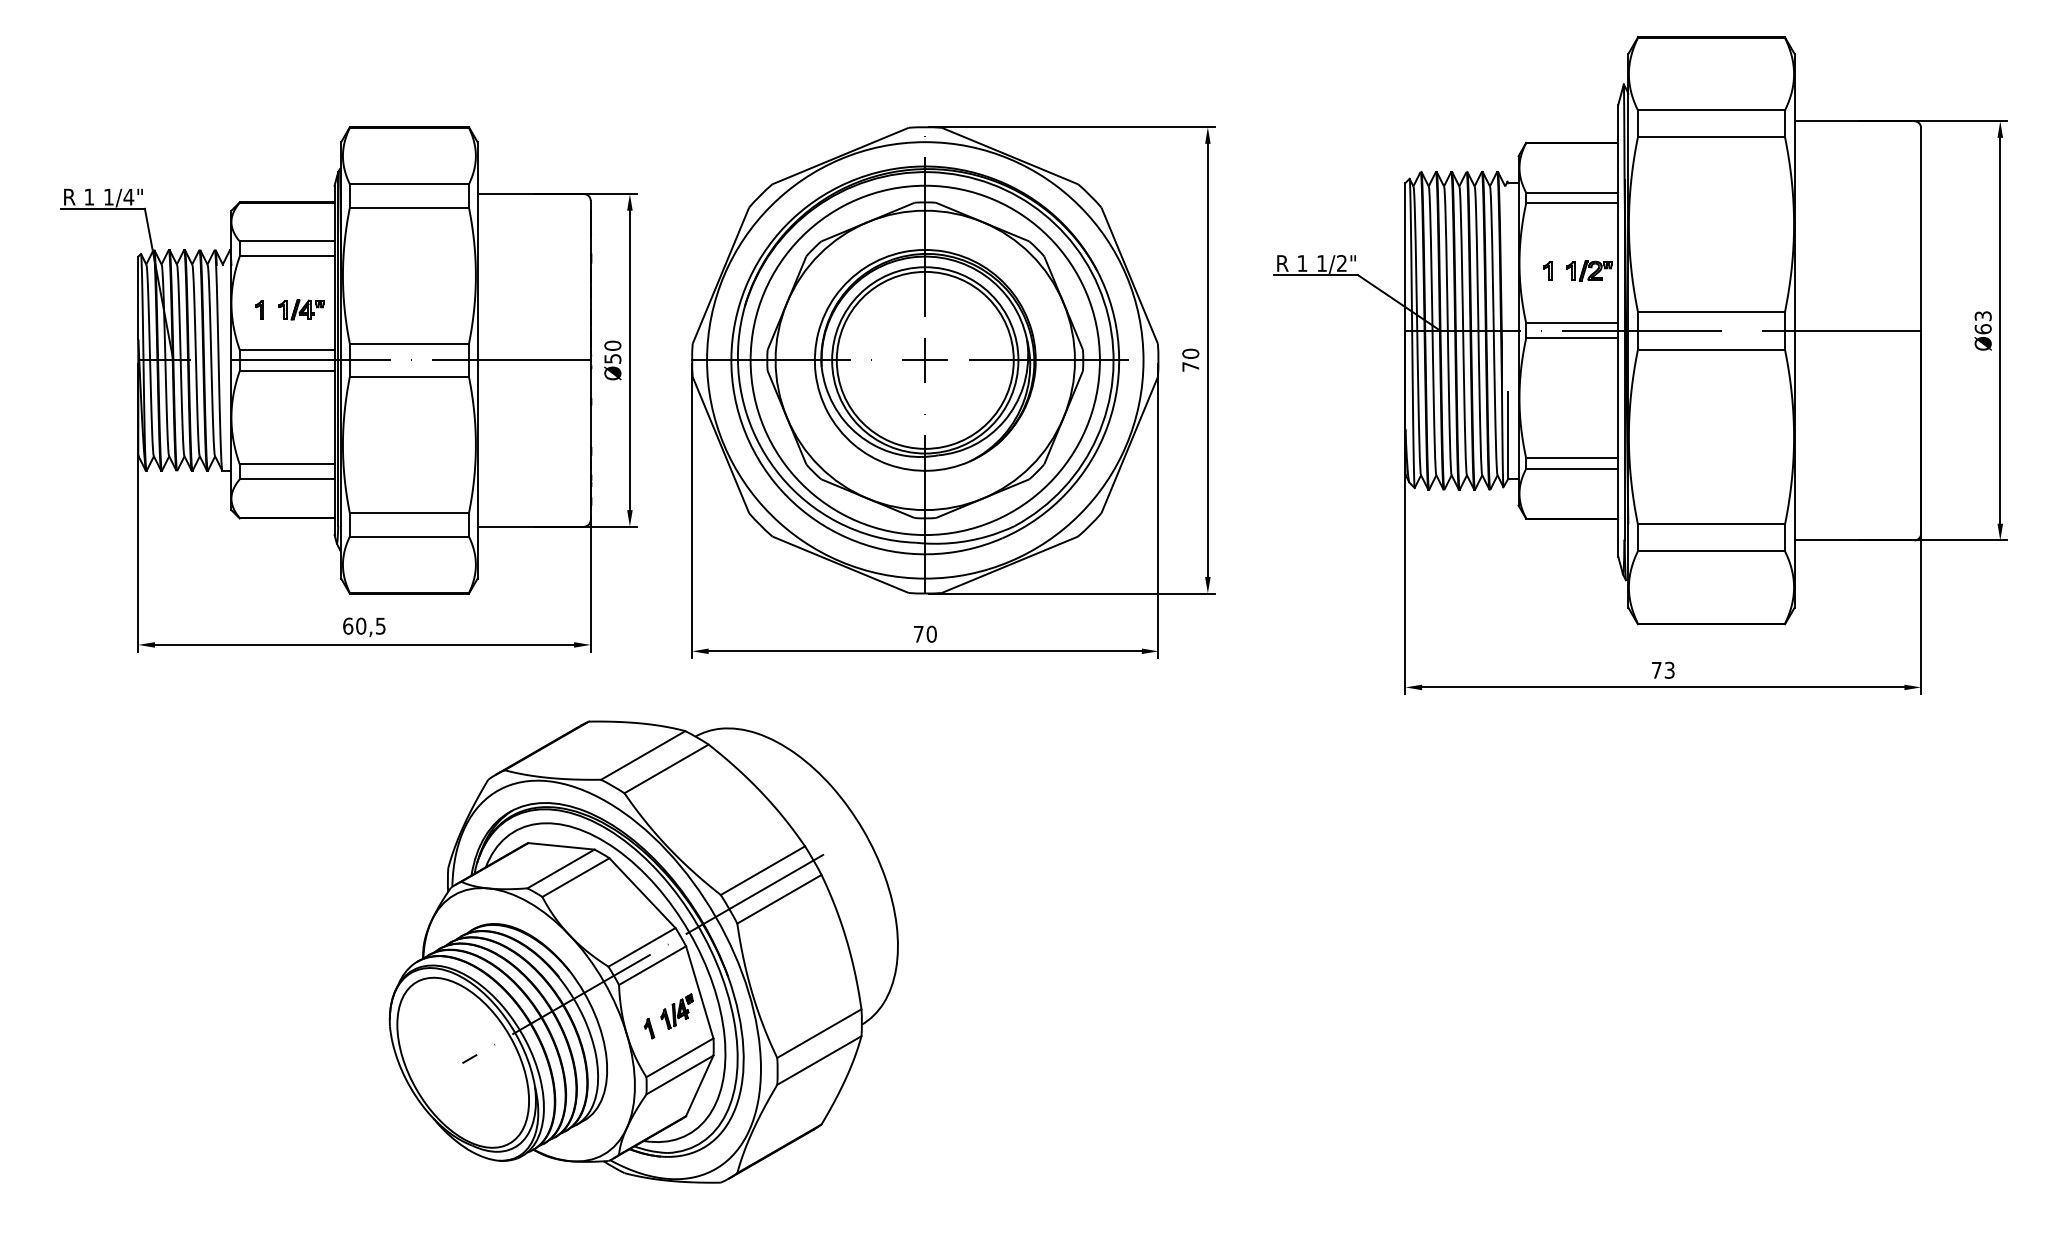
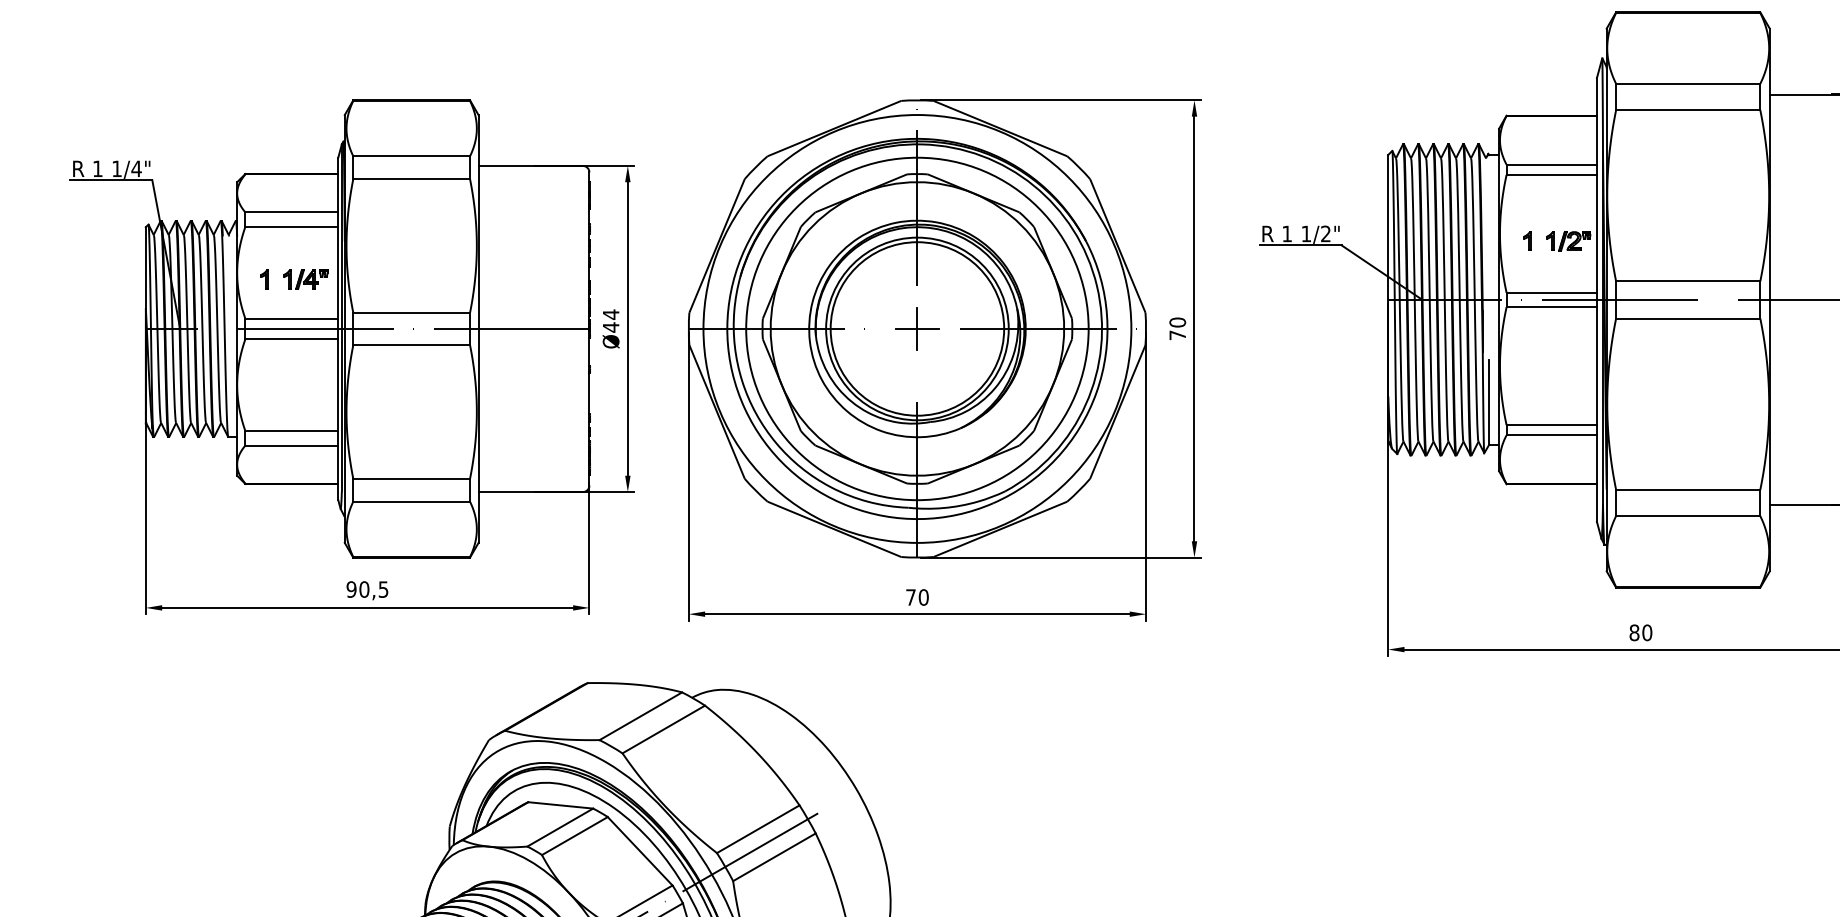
text: (612, 352) -> (610, 321), Ø50 -> Ø44
text: (348, 625) -> (351, 588), 60,5 -> 90,5
text: (1662, 669) -> (1640, 632), 73 -> 80

